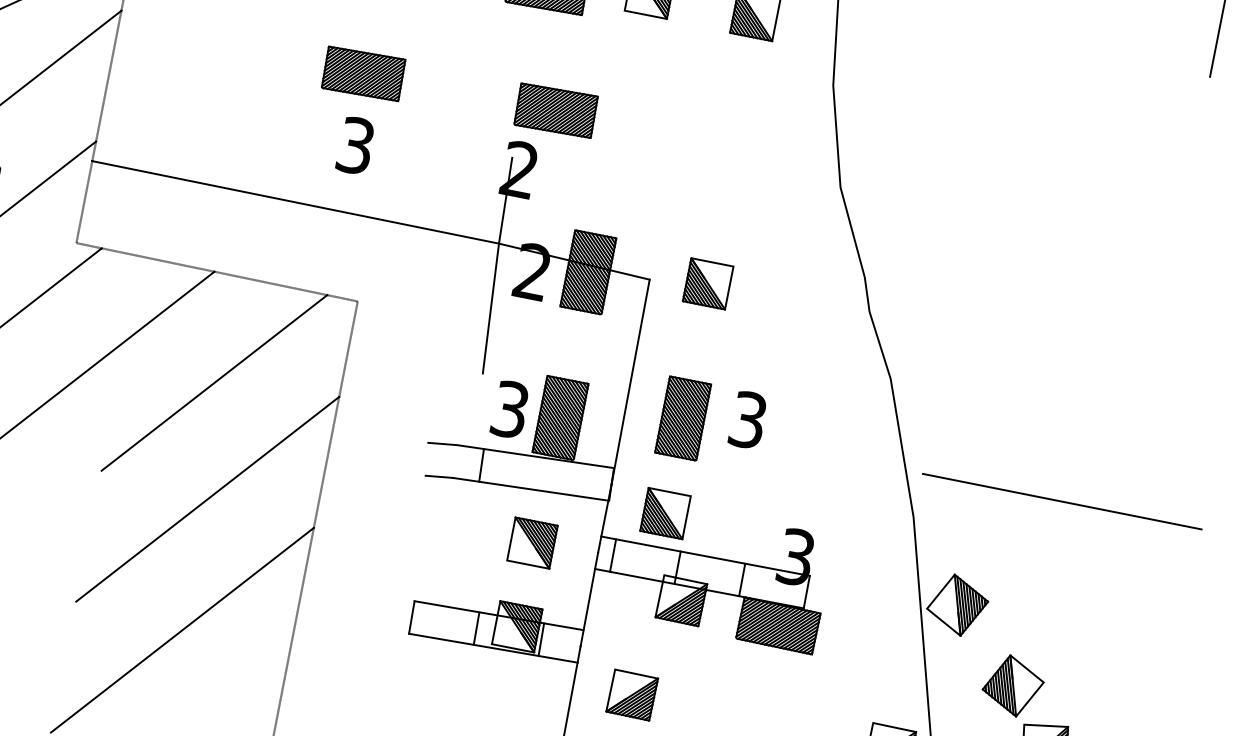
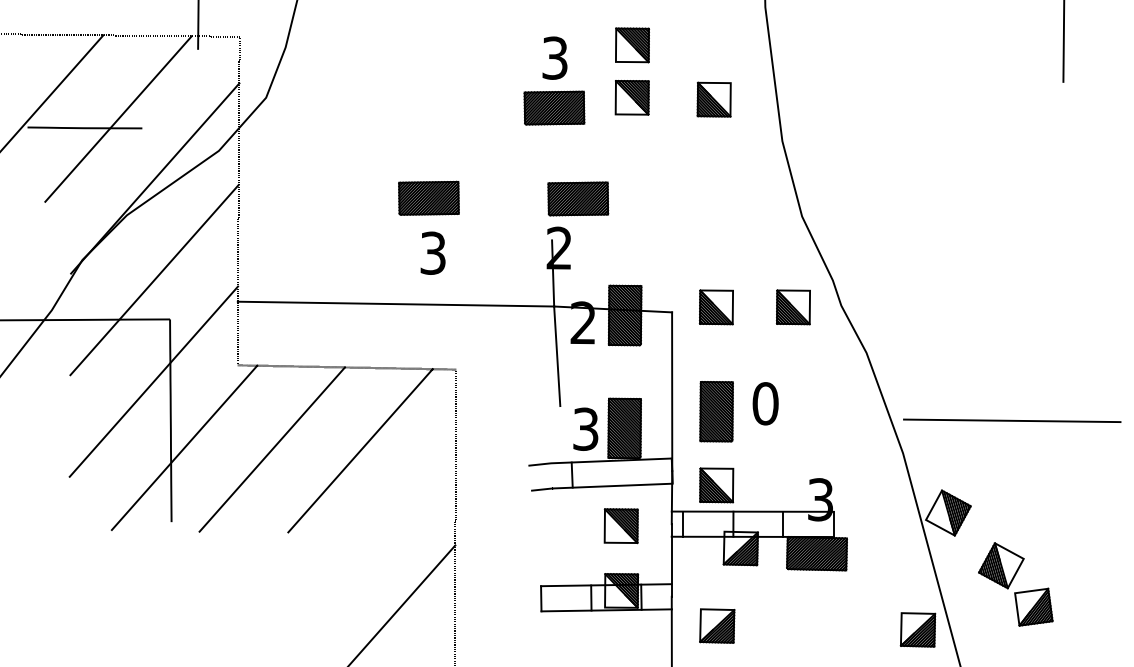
part: (806, 302) -> (792, 307), added
text: (748, 419) -> (765, 403), 3 -> 0
line: (207, 498) -> (371, 538), removed

